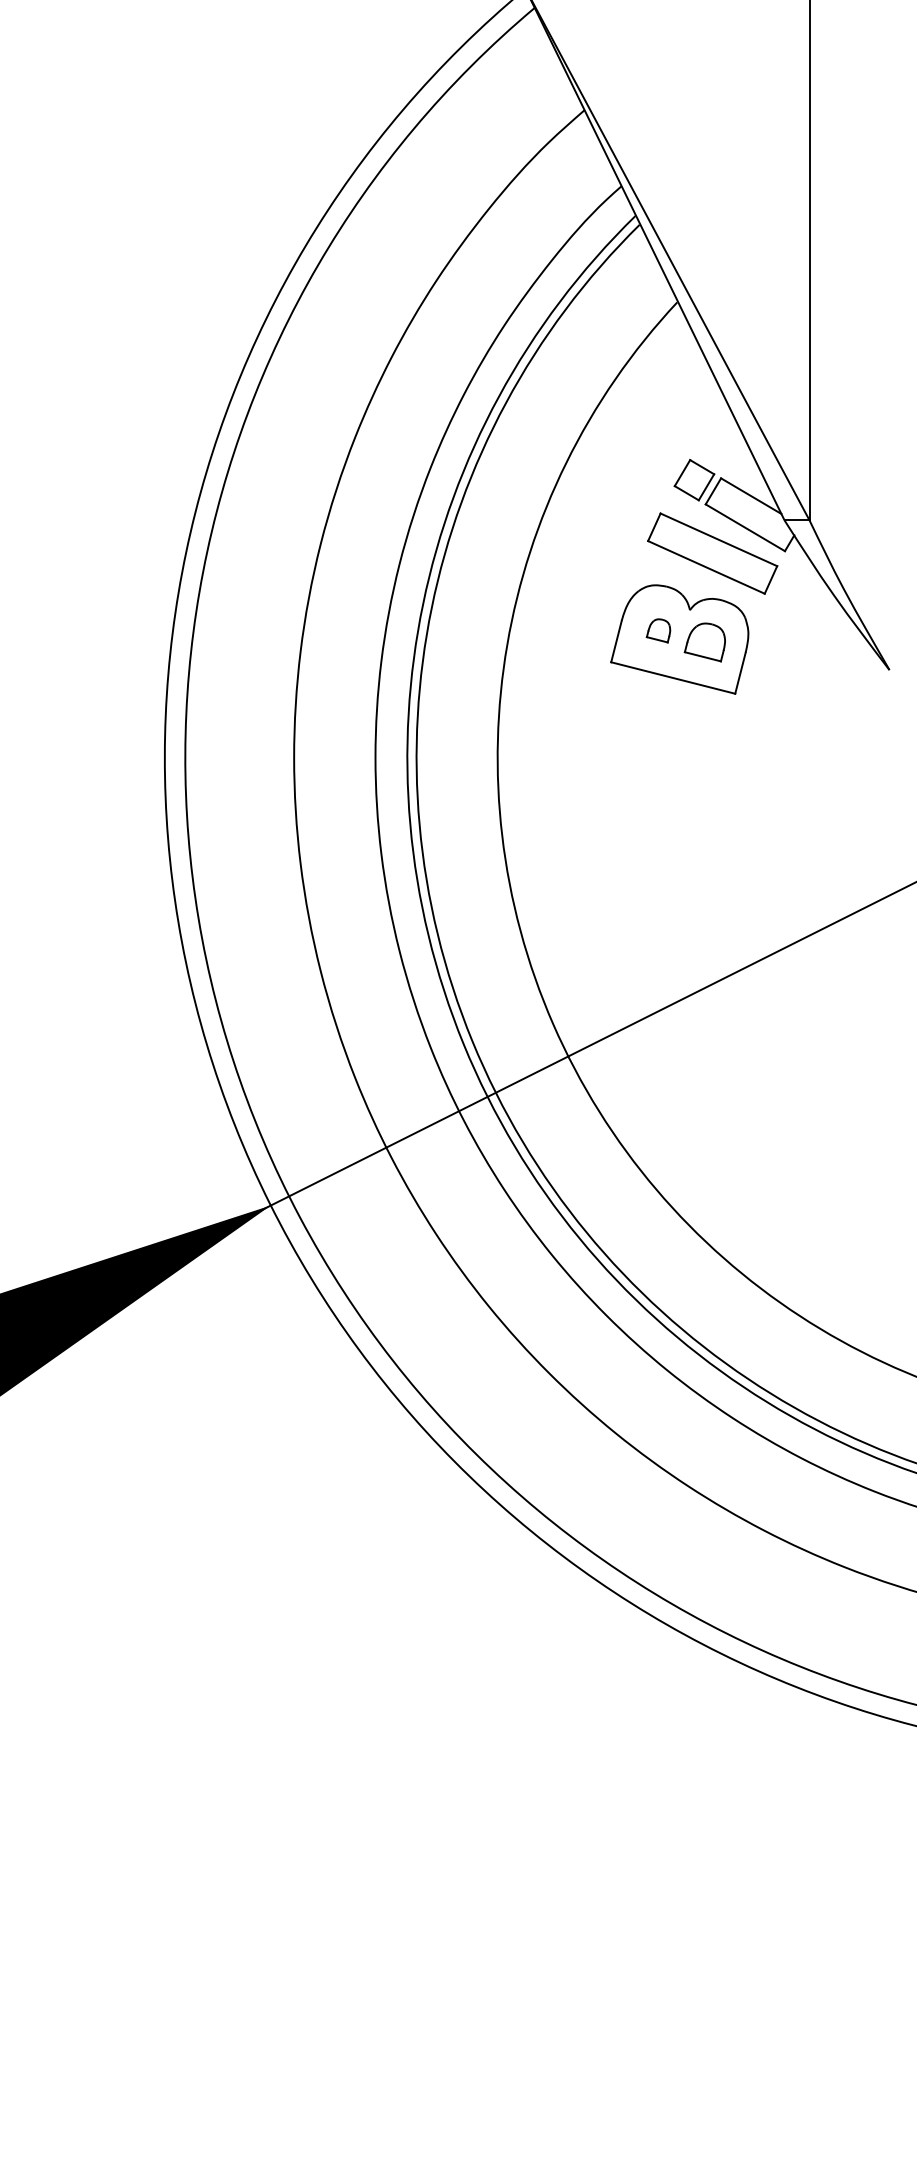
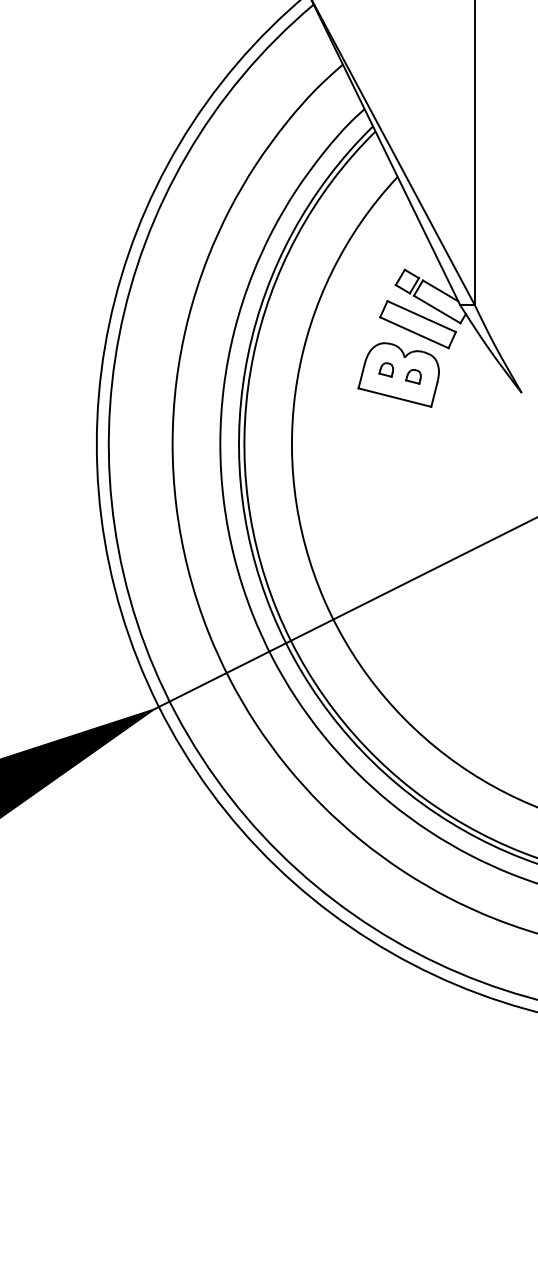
part: (704, 642) -> (413, 376), size x0.62

